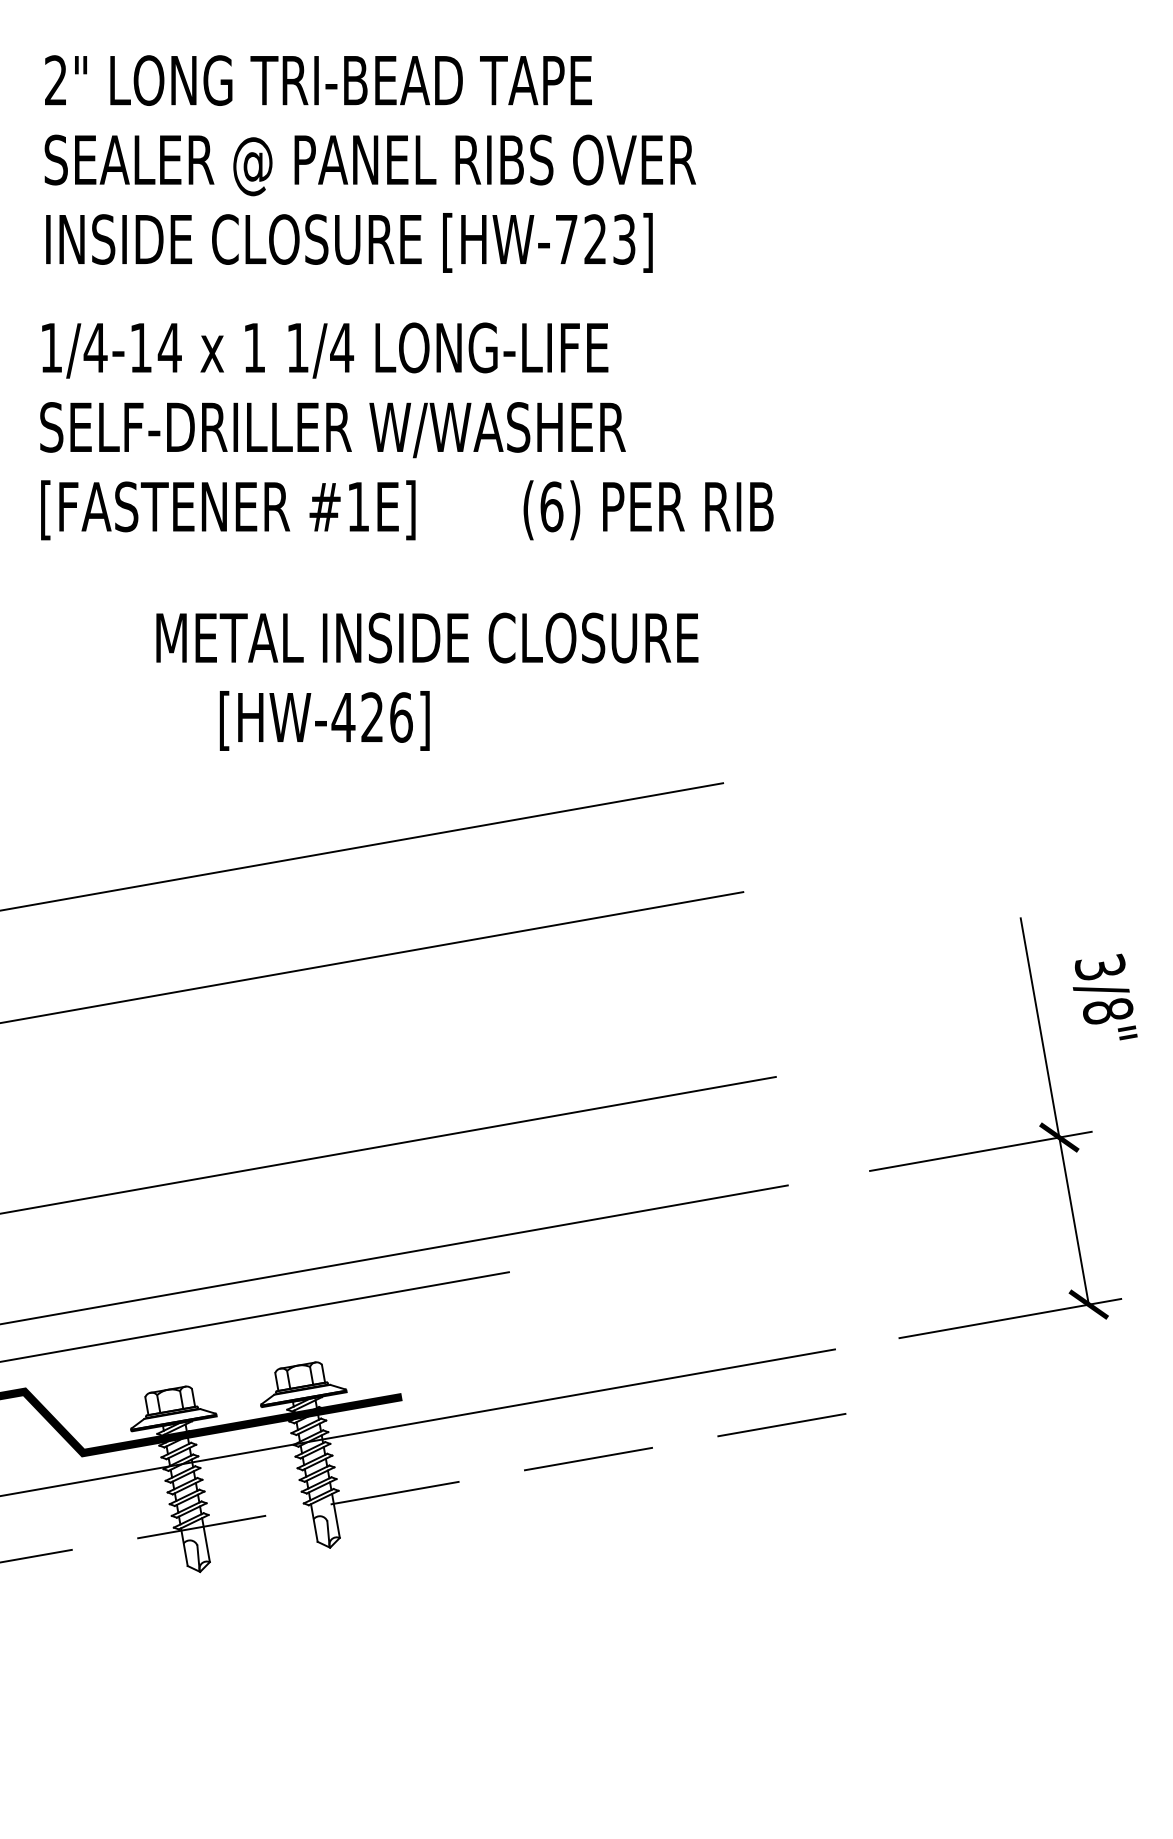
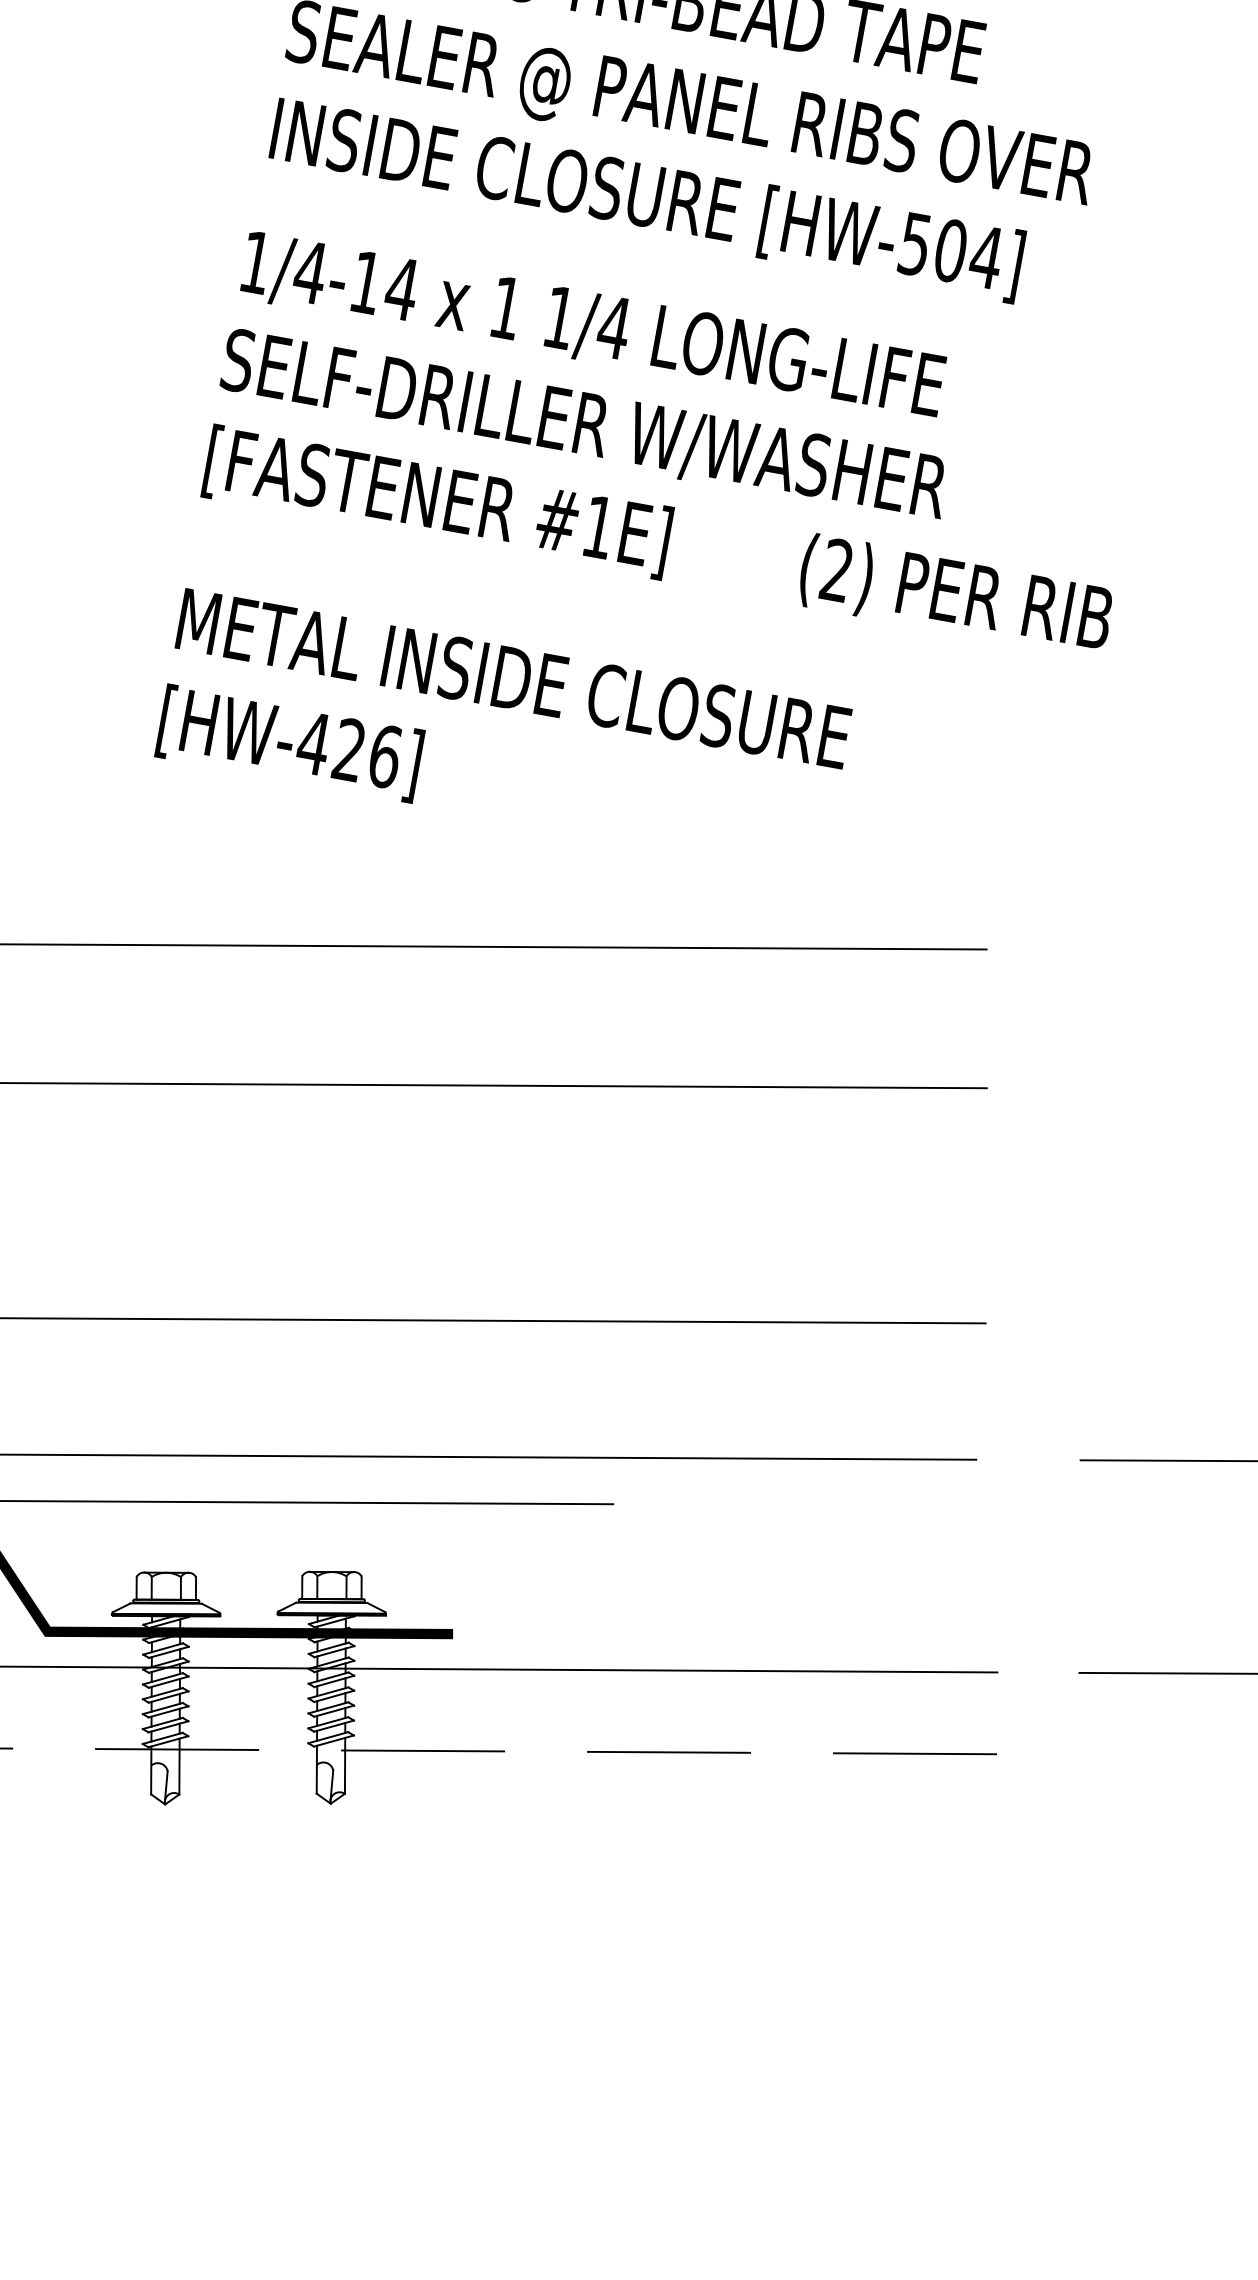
text: (595, 239) -> (950, 250), [HW-723] -> [HW-504]
text: (551, 506) -> (836, 569), (6) -> (2)
text: (427, 637) -> (514, 678), moved
text: (324, 720) -> (289, 743), moved

